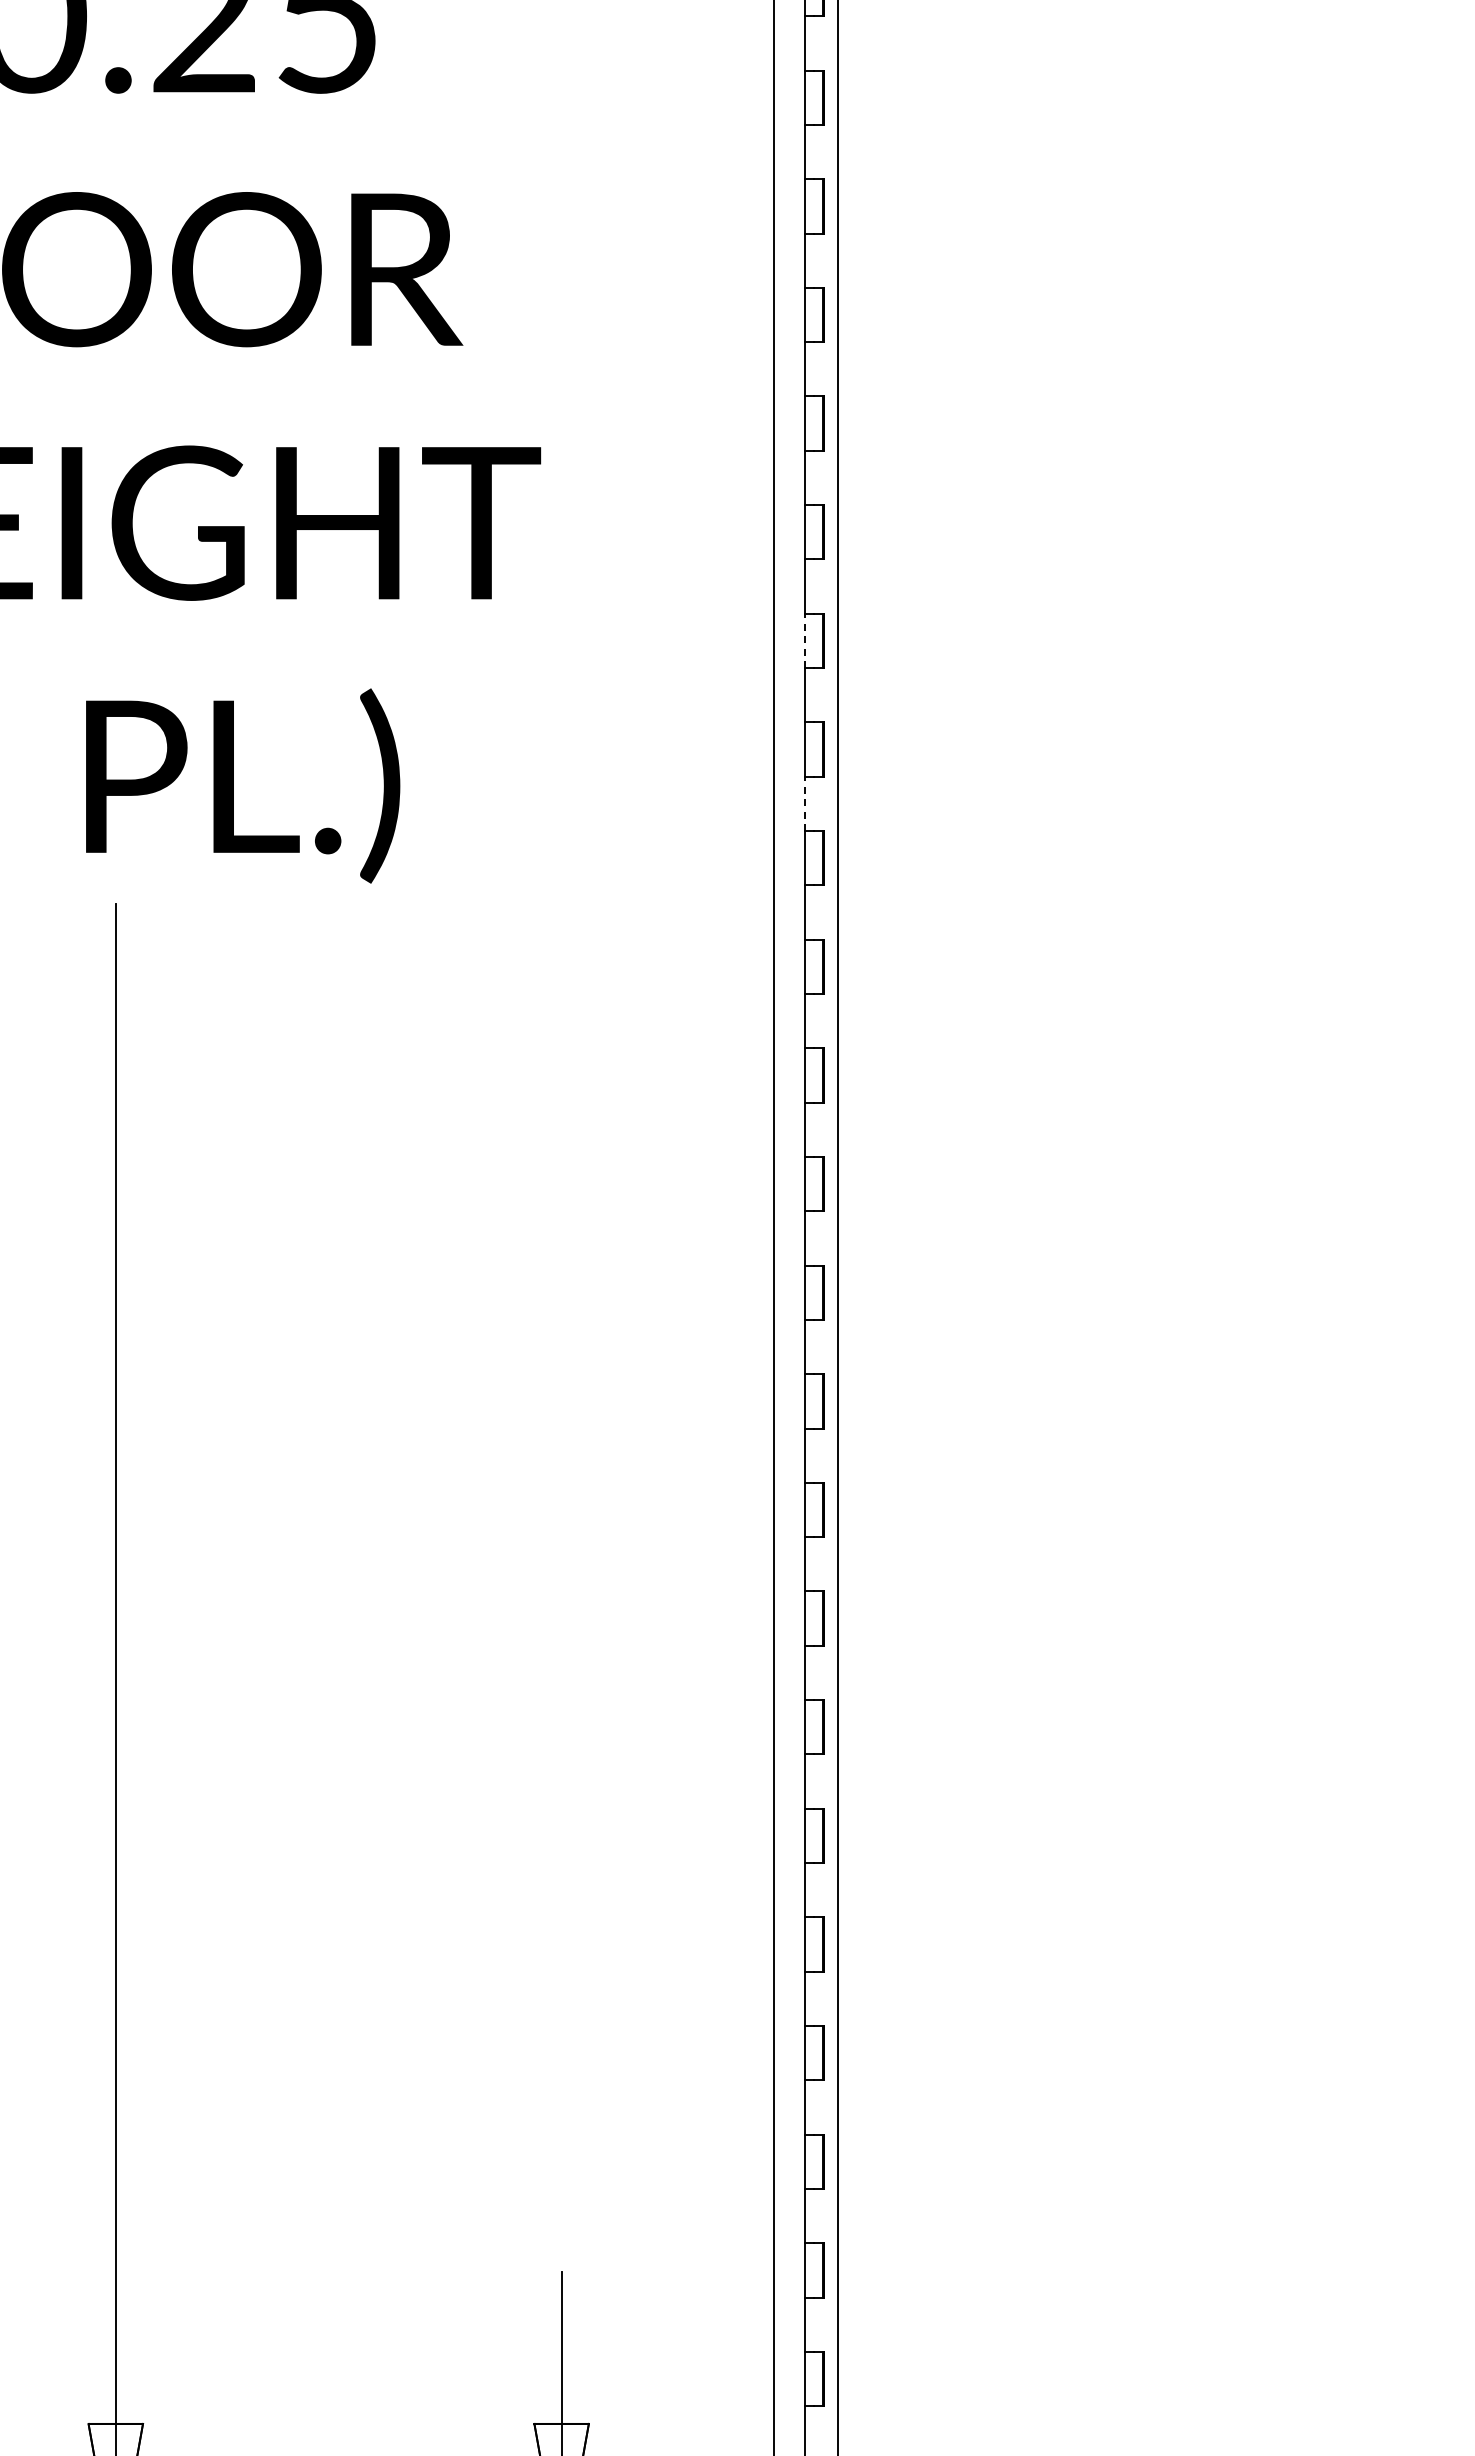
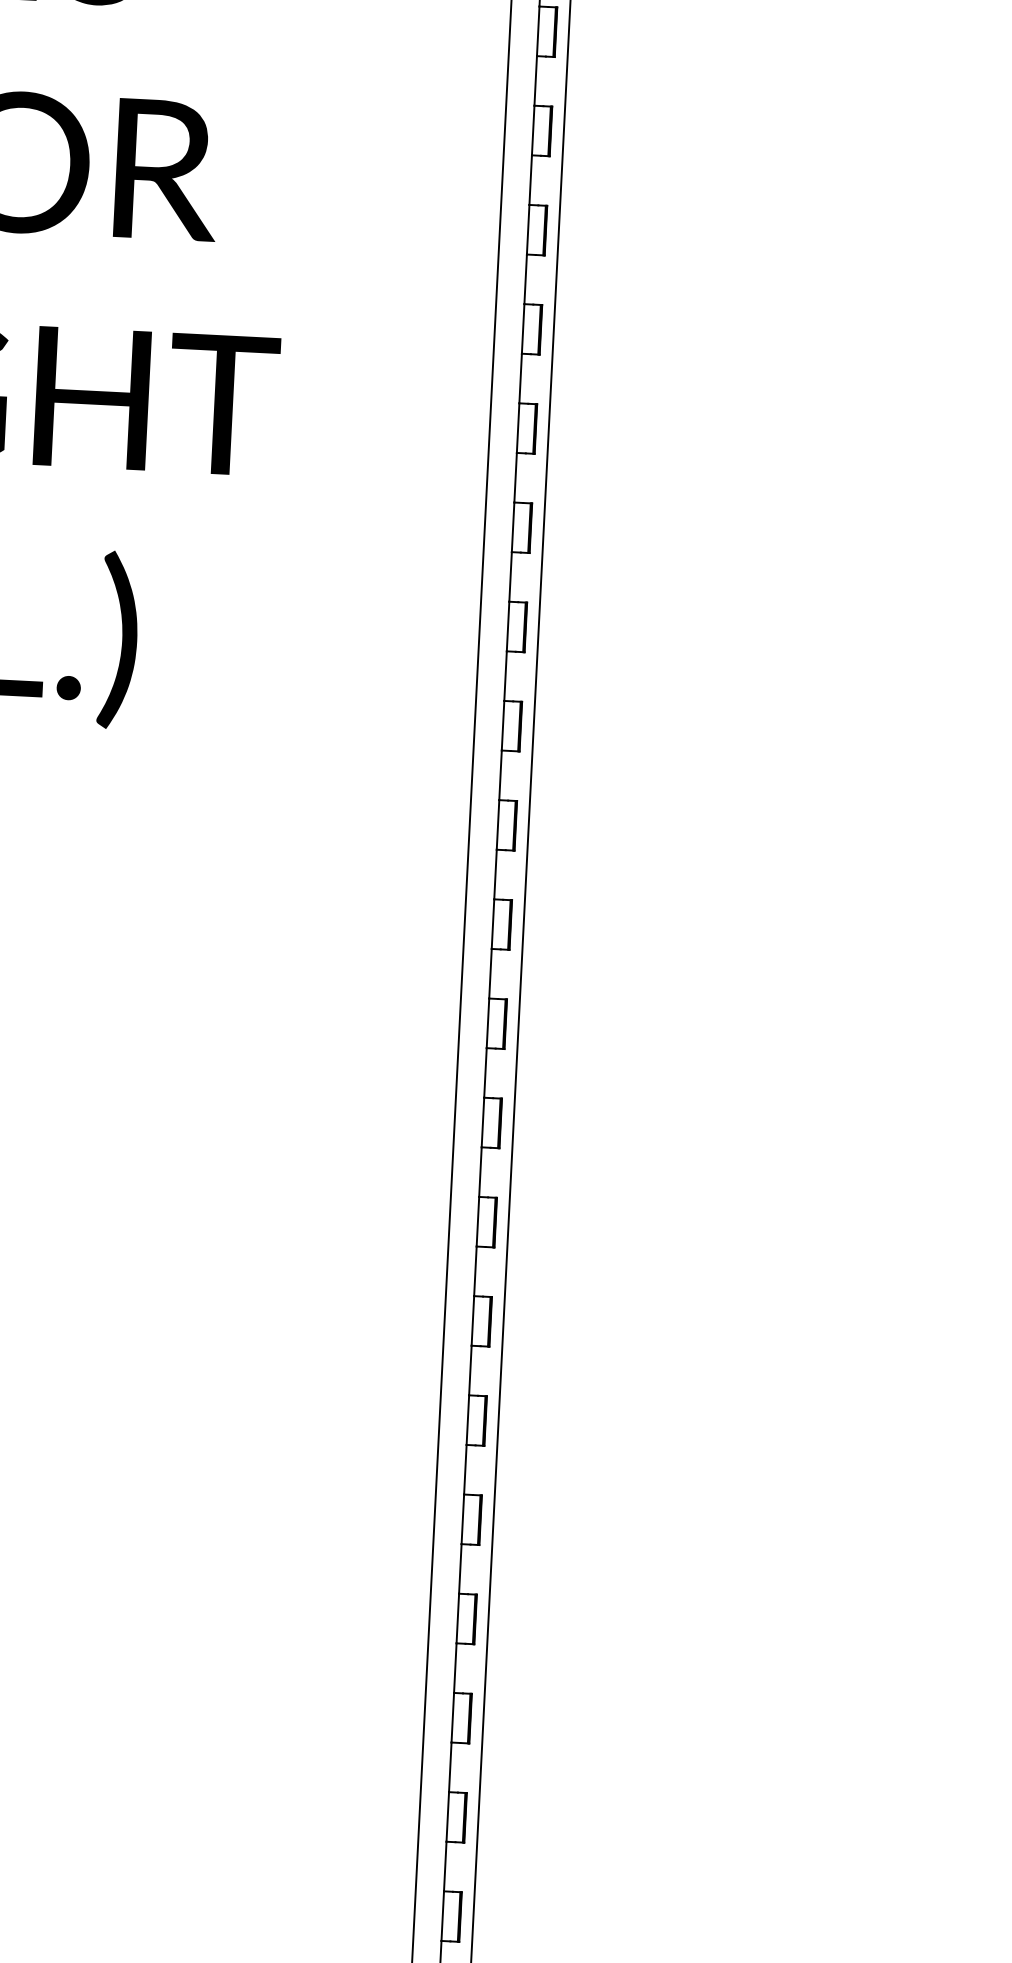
line: (804, 640) -> (513, 526), dashed -> solid
line: (804, 803) -> (505, 675), dashed -> solid

